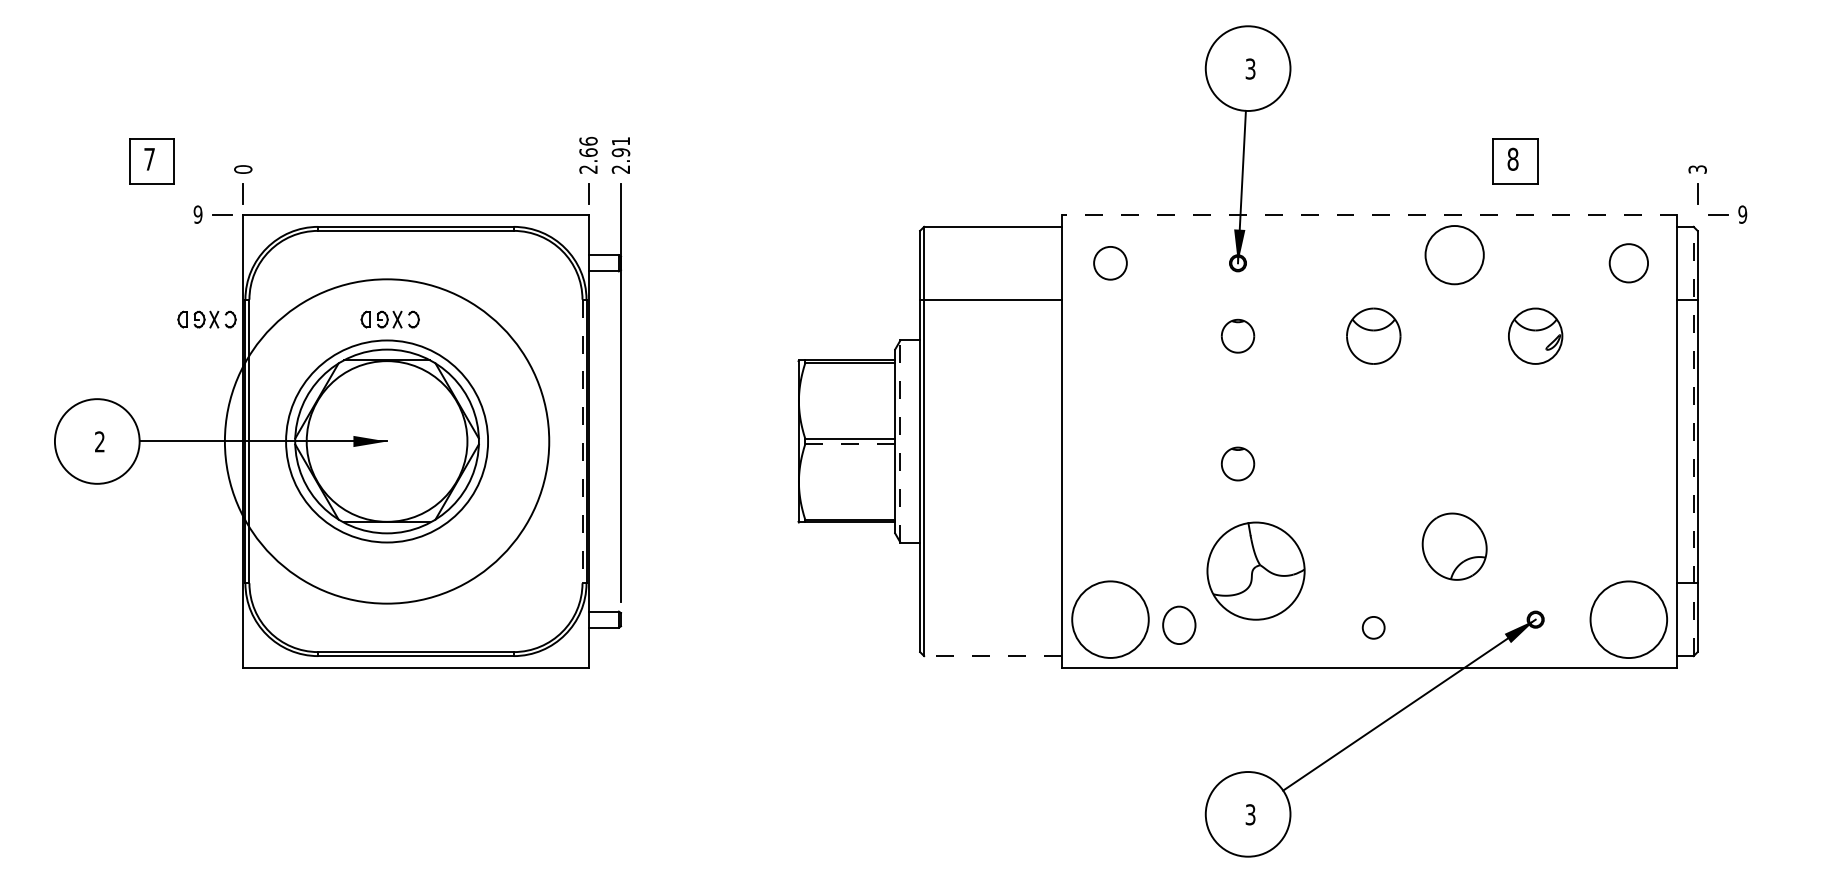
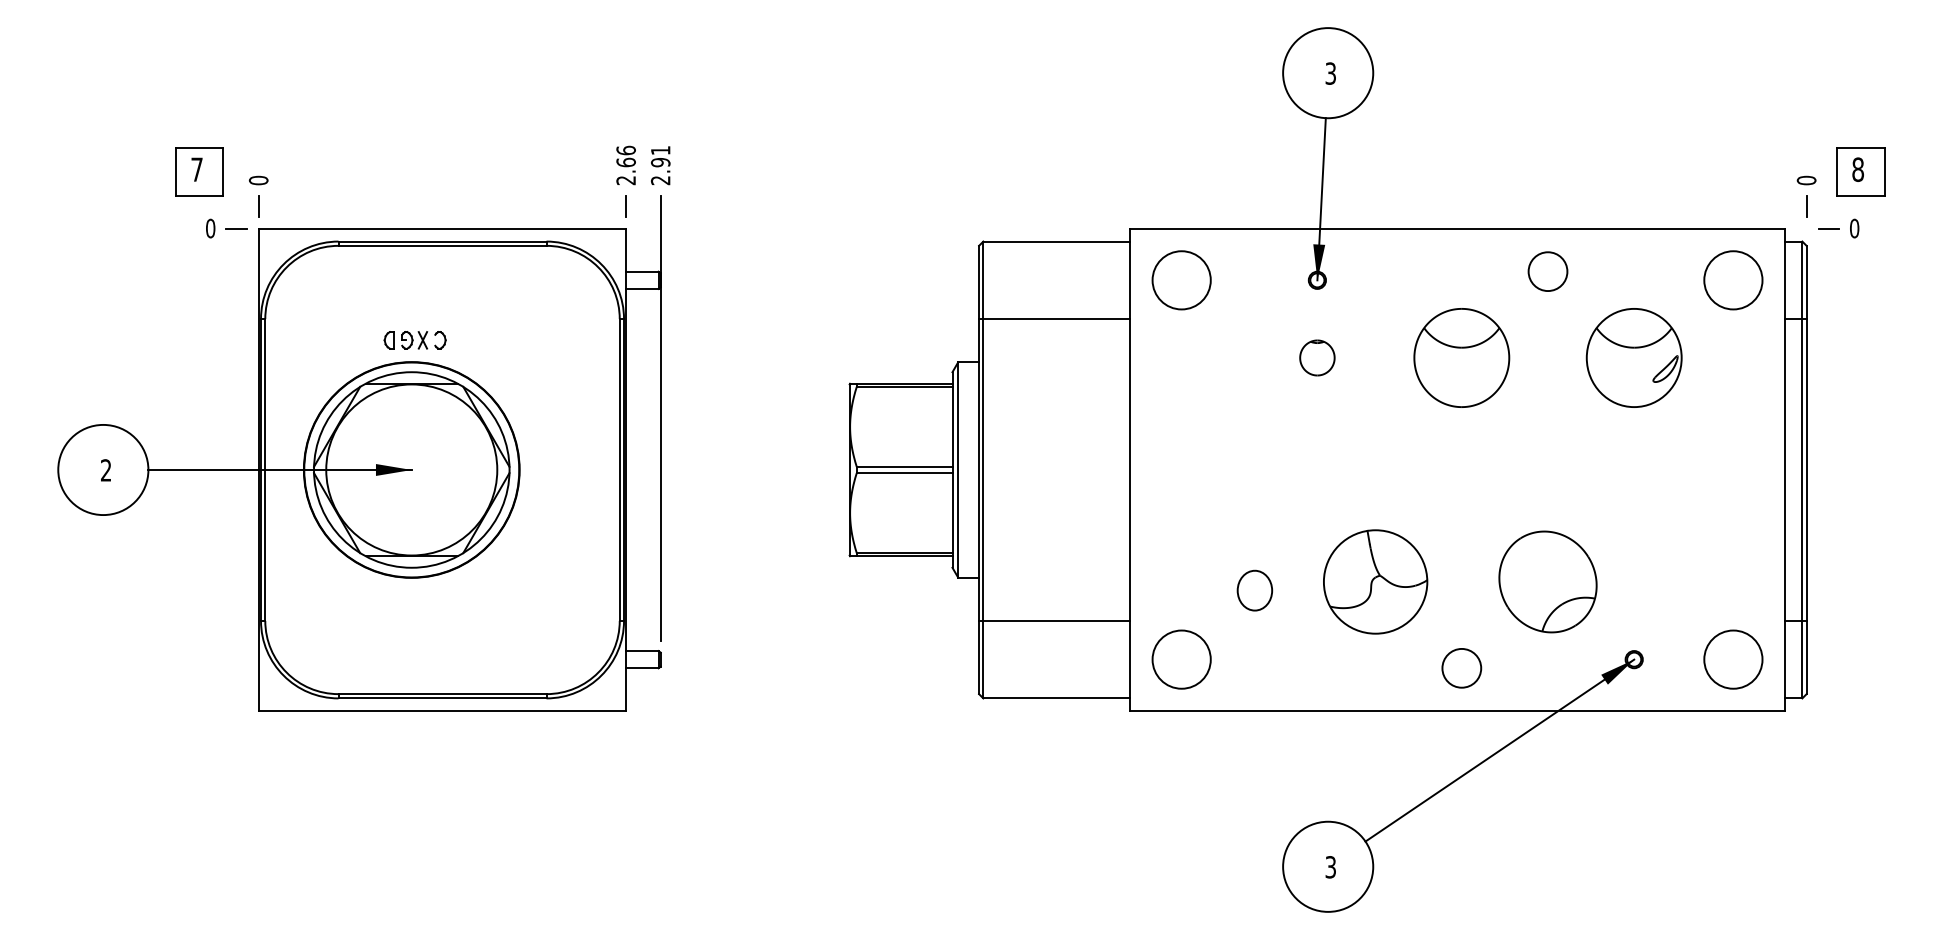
part: (151, 161) -> (199, 171), moved
part: (1515, 161) -> (1860, 171), moved
text: (1697, 169) -> (1806, 180), 3 -> 0
text: (197, 214) -> (210, 228), 9 -> 0
line: (1369, 214) -> (1457, 228), dashed -> solid
text: (1742, 214) -> (1854, 228), 9 -> 0
circle: (1454, 254) -> (1547, 271), size x0.62
circle: (1110, 263) -> (1181, 280), size x1.67
circle: (1628, 263) -> (1733, 280), size x1.43
part: (206, 319) -> (219, 340), removed
part: (1373, 335) -> (1461, 357), size x1.67
part: (1535, 335) -> (1633, 357), size x1.67
circle: (386, 441) -> (411, 469), size x0.62
line: (582, 441) -> (619, 469), dashed -> solid
line: (900, 441) -> (958, 469), dashed -> solid
line: (1693, 441) -> (1802, 469), dashed -> solid
line: (850, 444) -> (904, 473), dashed -> solid
part: (1238, 463) -> (1317, 493), removed
part: (1454, 546) -> (1547, 581), size x1.43
part: (1255, 570) -> (1375, 581), moved
line: (990, 582) -> (1054, 620), added
circle: (1110, 619) -> (1181, 659), size x0.71
circle: (1628, 619) -> (1733, 659), size x0.71
part: (1178, 625) -> (1254, 590), moved
circle: (1373, 627) -> (1461, 667), size x1.67
line: (992, 656) -> (1056, 698), dashed -> solid

